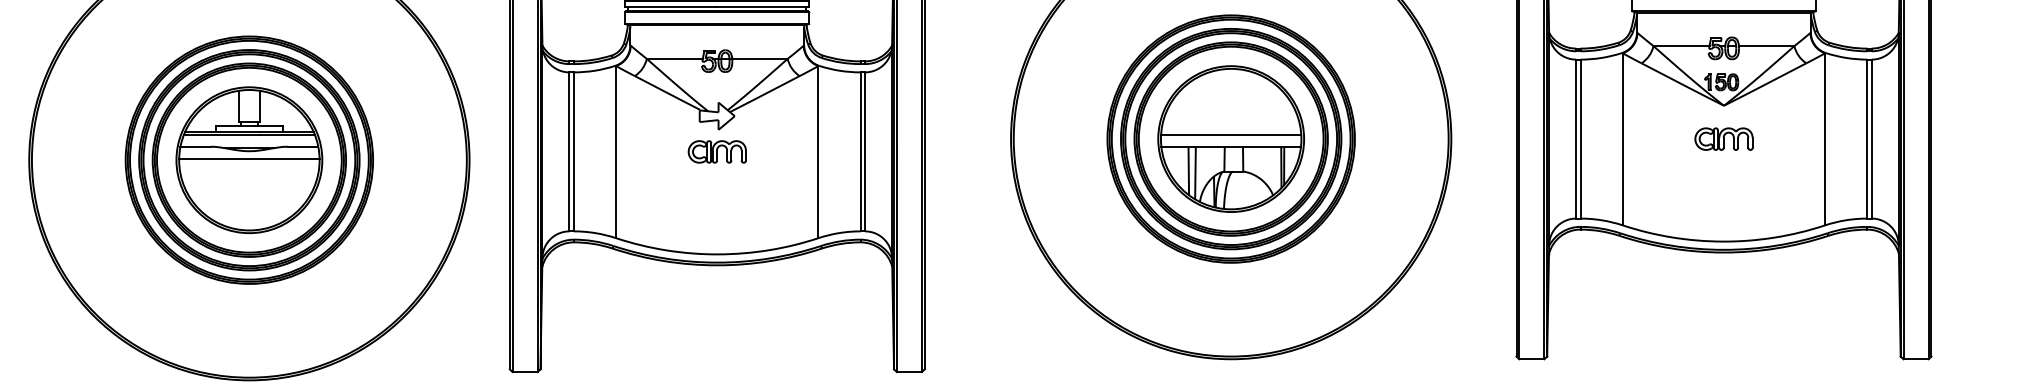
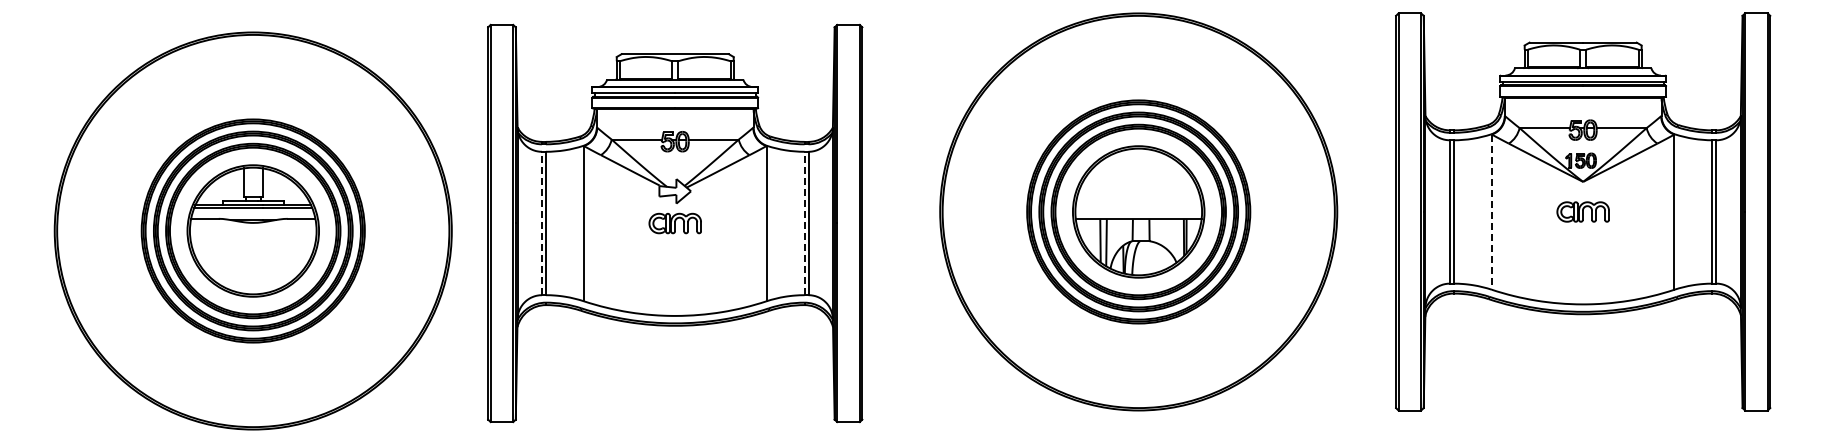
line: (1230, 135) -> (1138, 208), removed
line: (1622, 139) -> (1491, 212), solid -> dashed
line: (568, 151) -> (541, 223), solid -> dashed
line: (860, 151) -> (804, 223), solid -> dashed
line: (248, 158) -> (252, 229), removed

